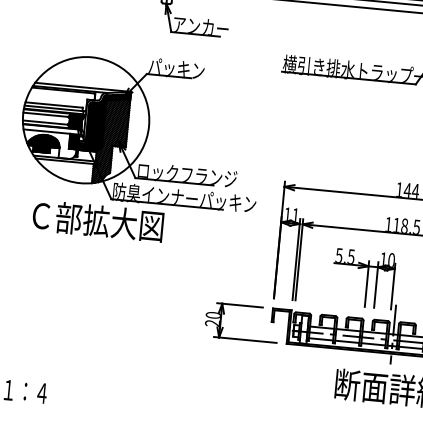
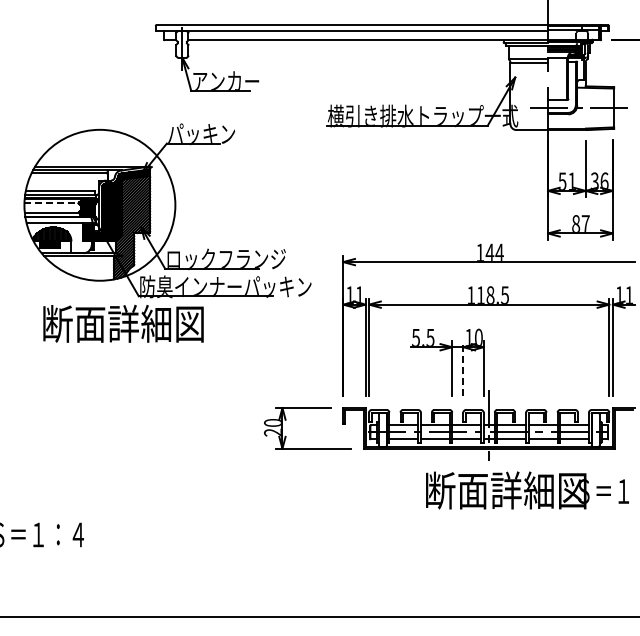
line: (45, 114) -> (51, 203), solid -> dashed
text: (83, 219) -> (107, 323), Ｃ部拡大図 -> 断面詳細図
line: (376, 284) -> (463, 368), solid -> dashed

